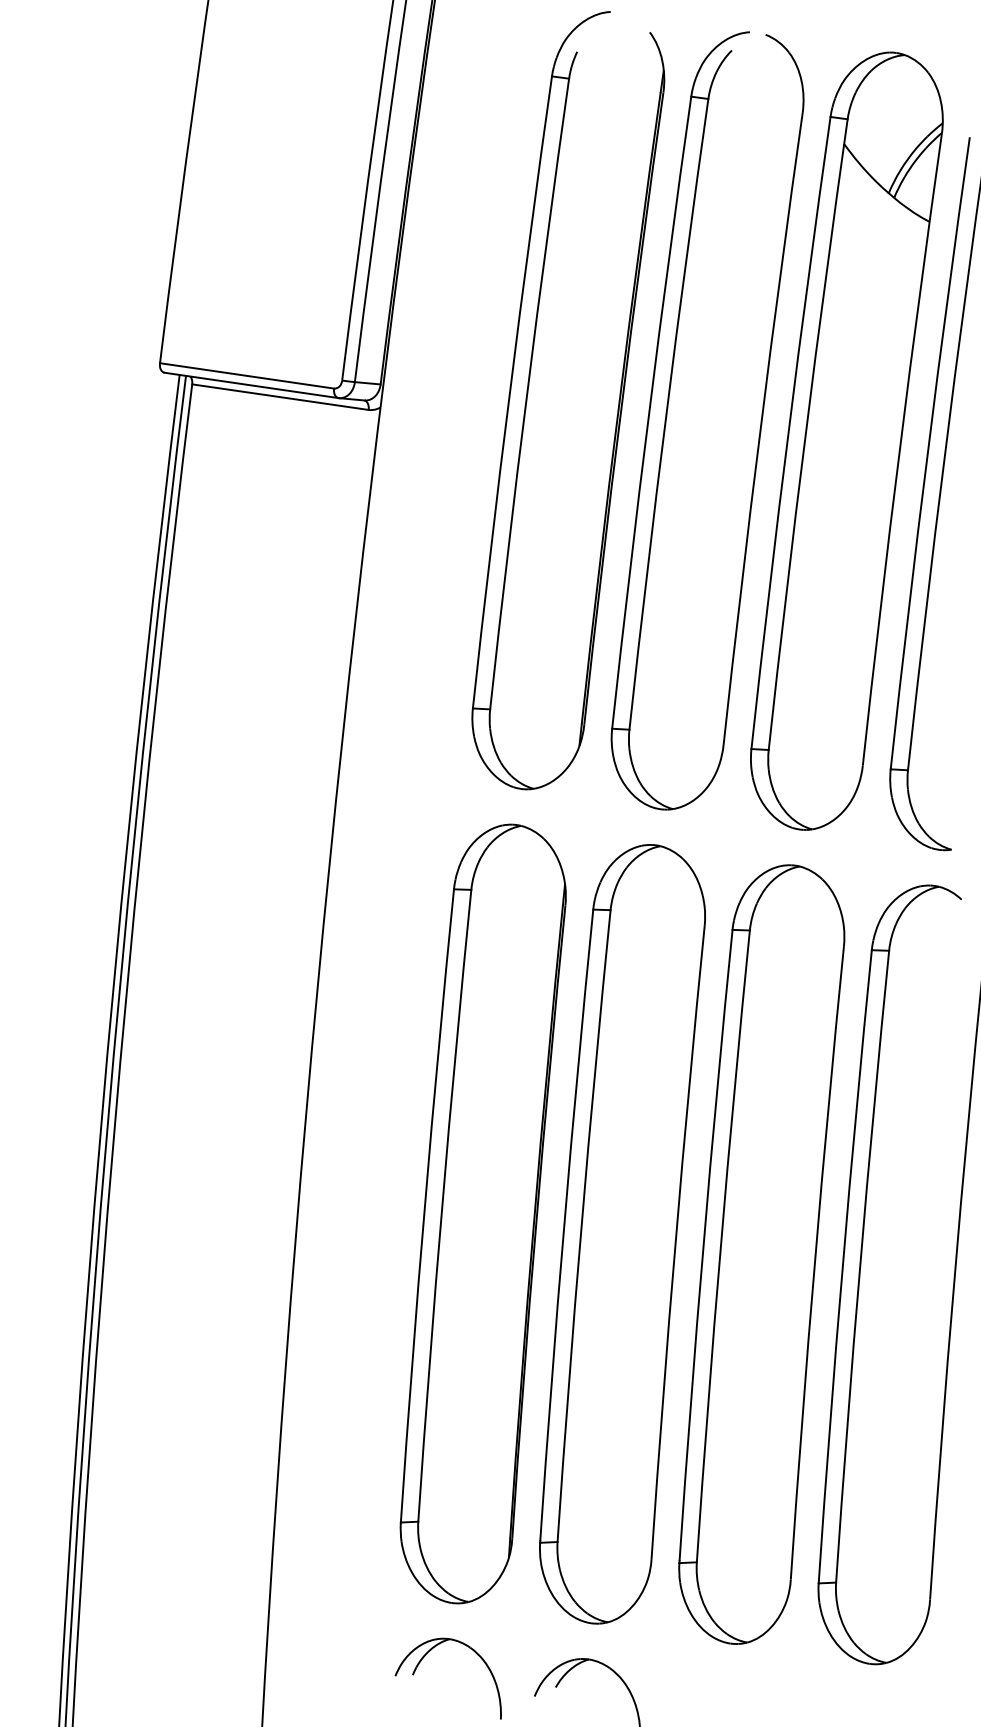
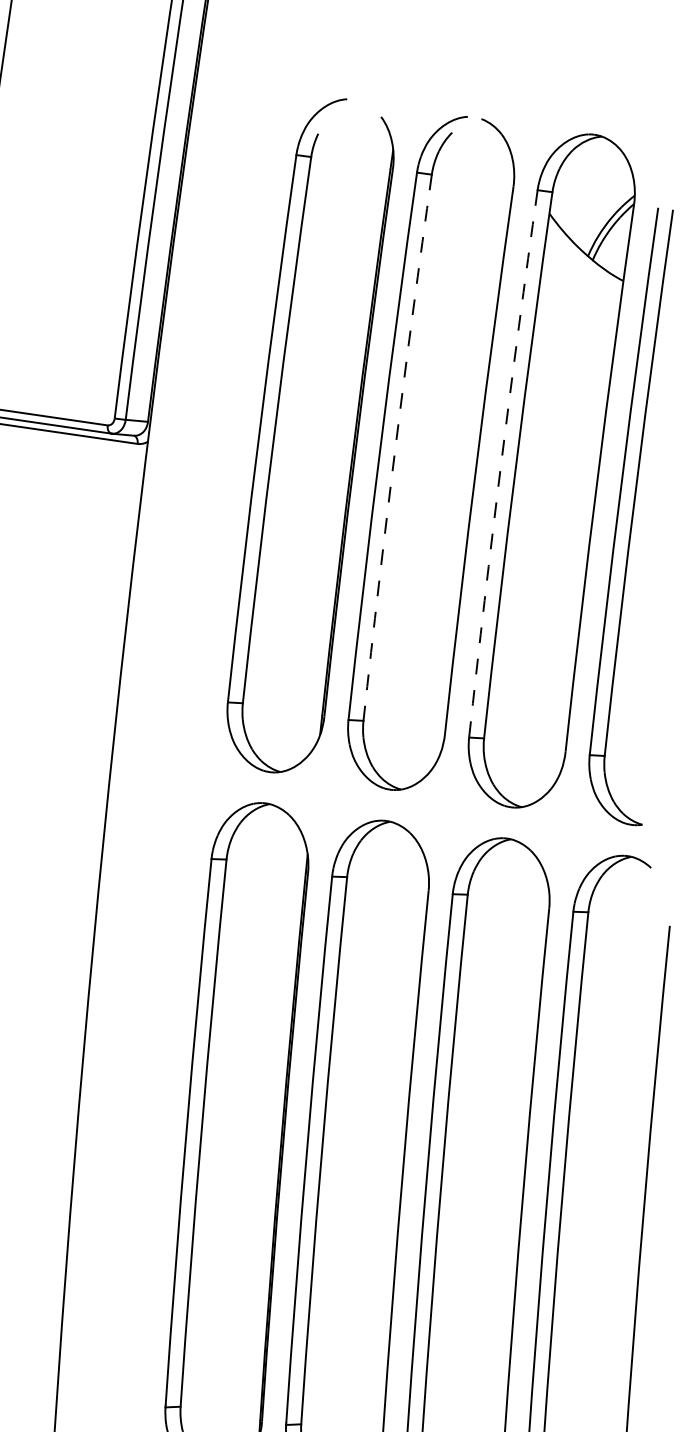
arc: (666, 414) -> (395, 447), solid -> dashed
arc: (788, 432) -> (501, 463), solid -> dashed

